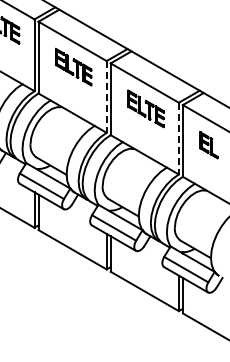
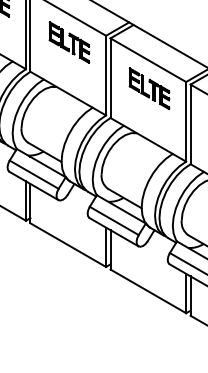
line: (106, 96) -> (105, 75), dashed -> solid
line: (178, 138) -> (185, 121), dashed -> solid

